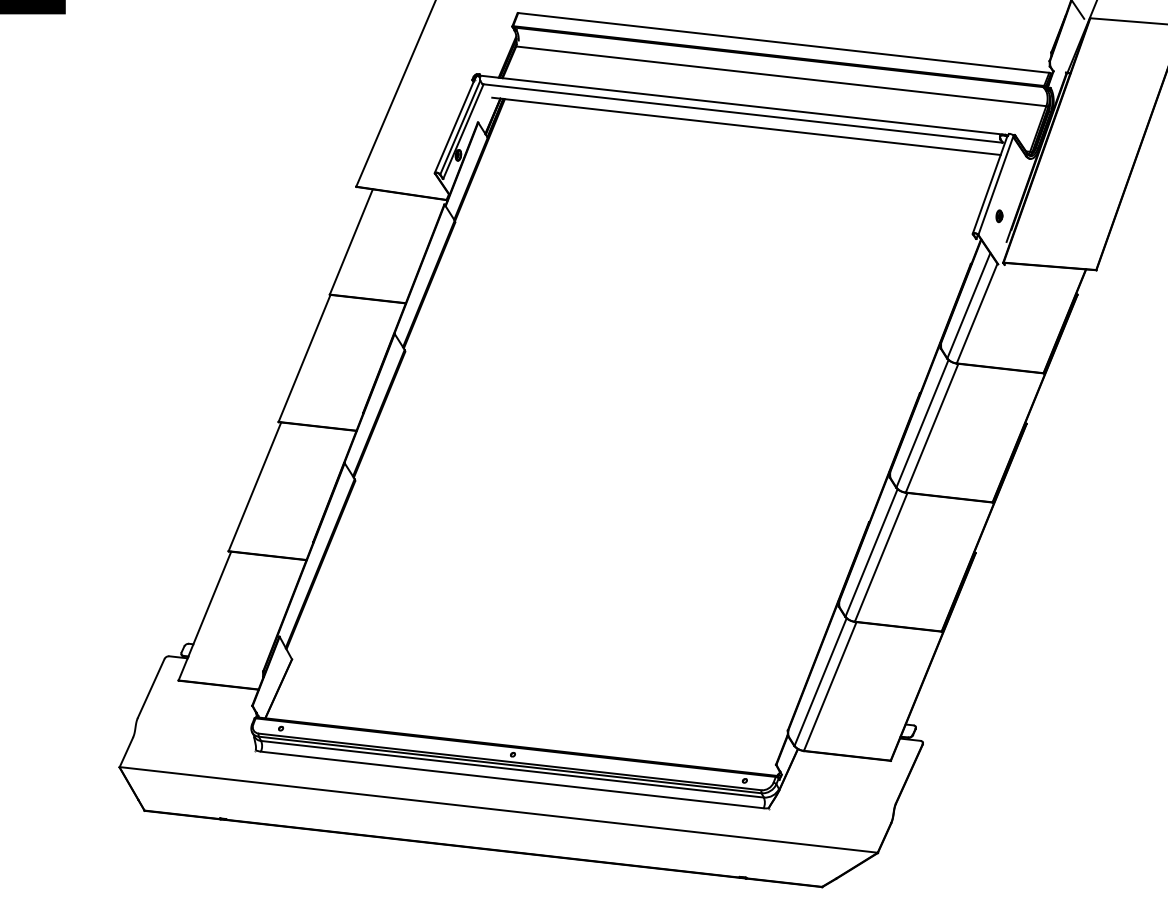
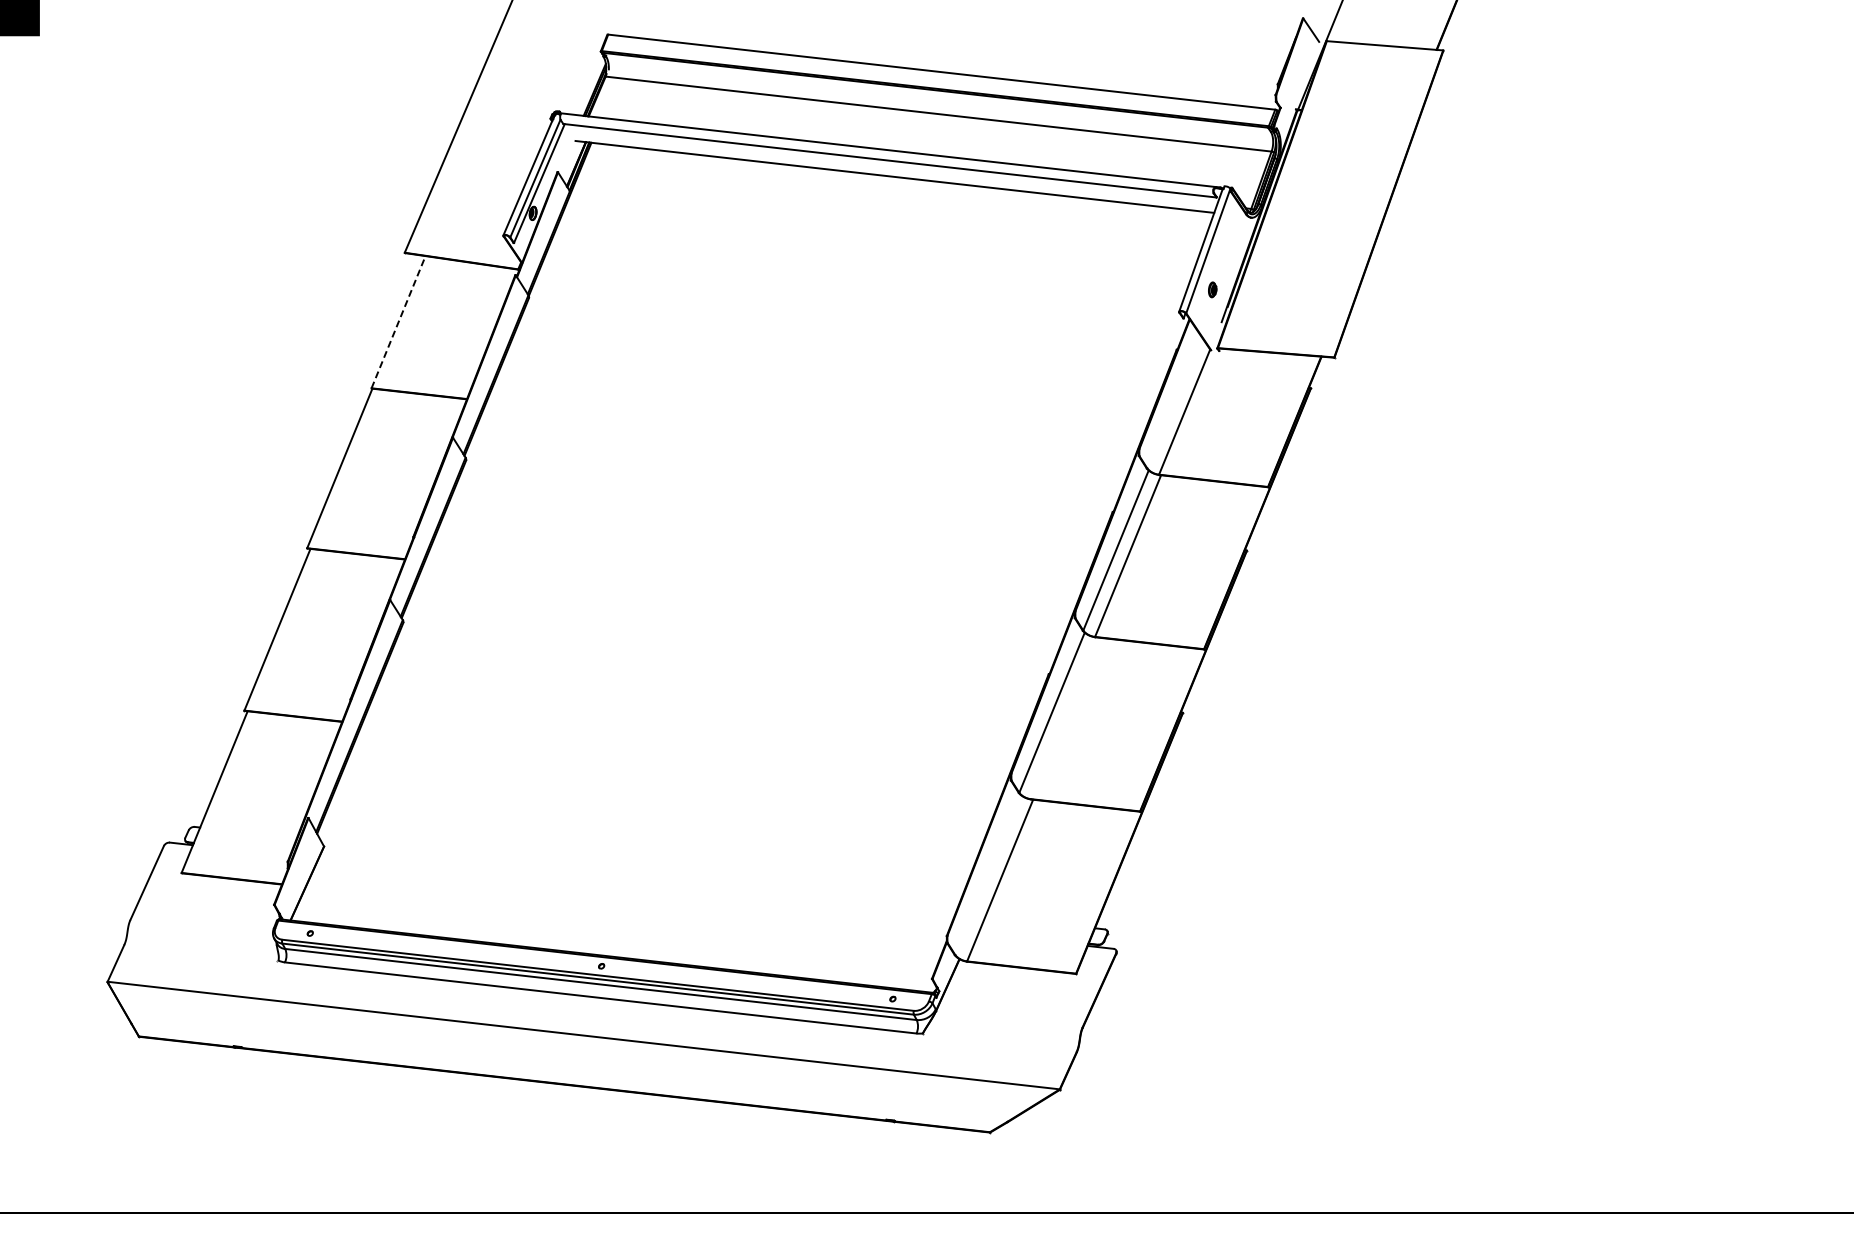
line: (351, 241) -> (398, 321), solid -> dashed
line: (969, 305) -> (1174, 402), removed
line: (881, 557) -> (1064, 718), removed
line: (820, 682) -> (987, 875), removed

